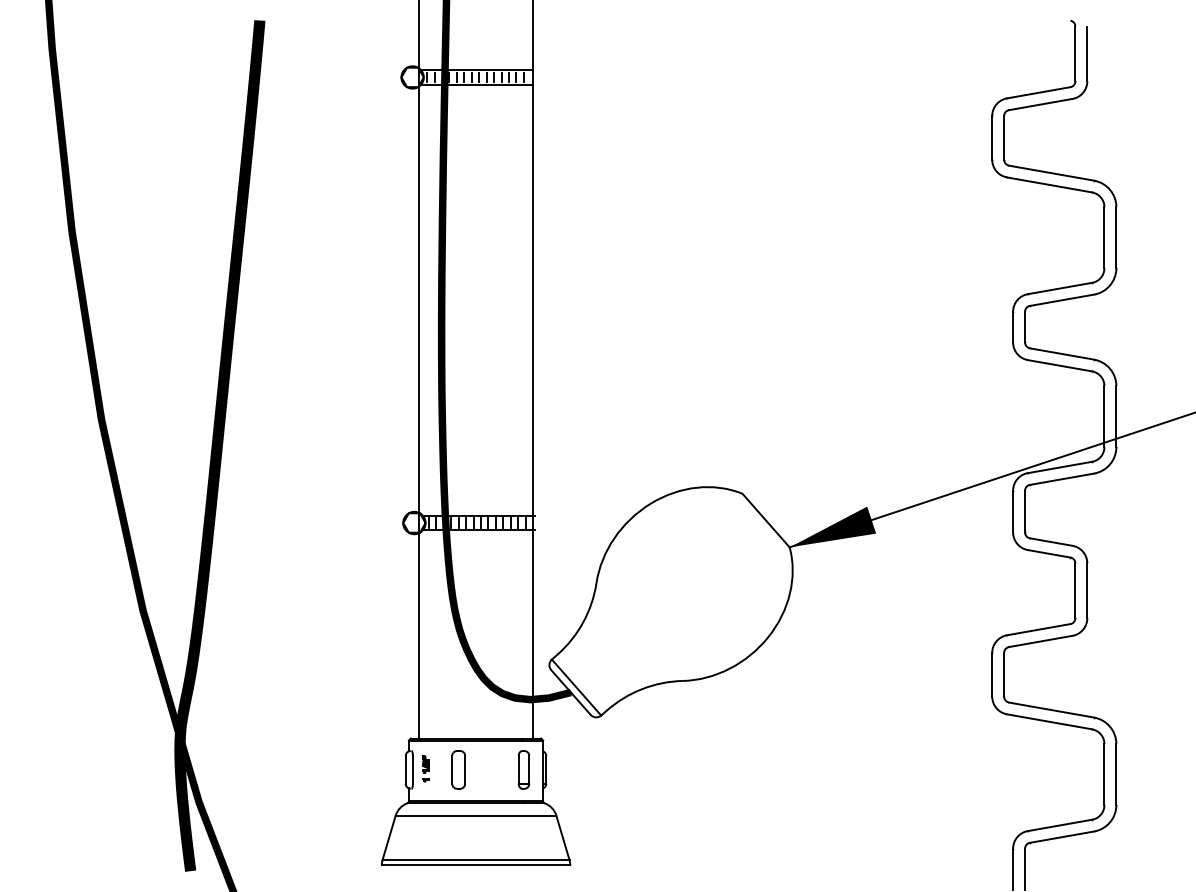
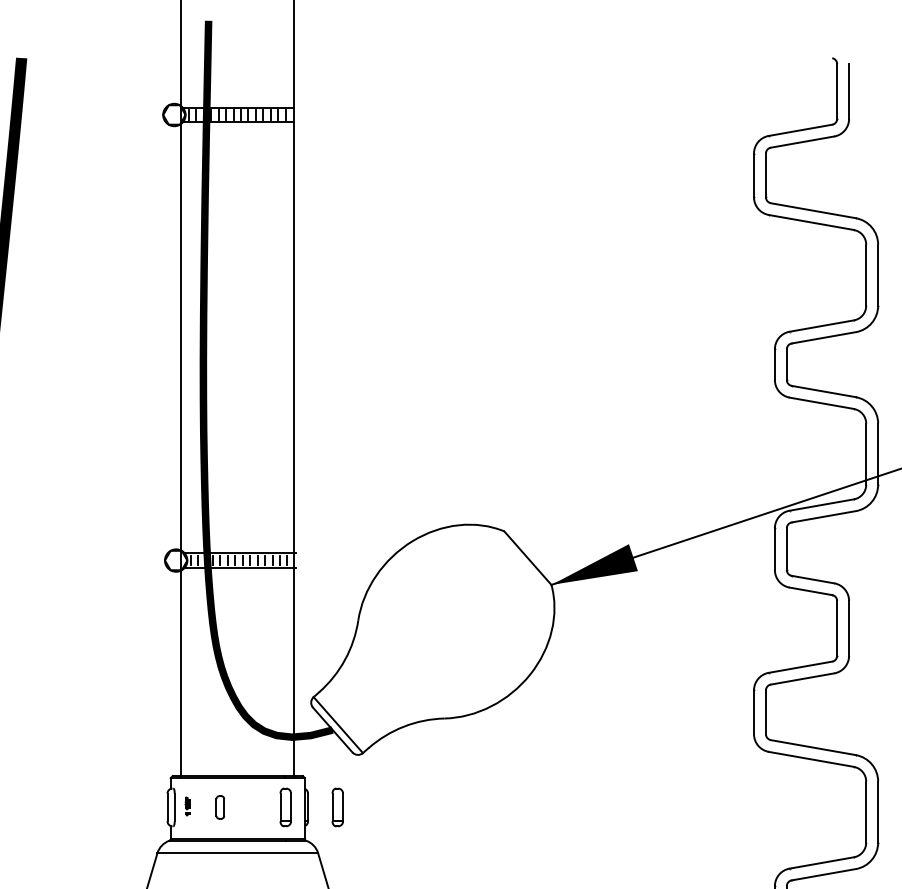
part: (425, 768) -> (187, 806), size x0.7
part: (458, 769) -> (220, 807), size x0.6
part: (575, 769) -> (337, 807), added

